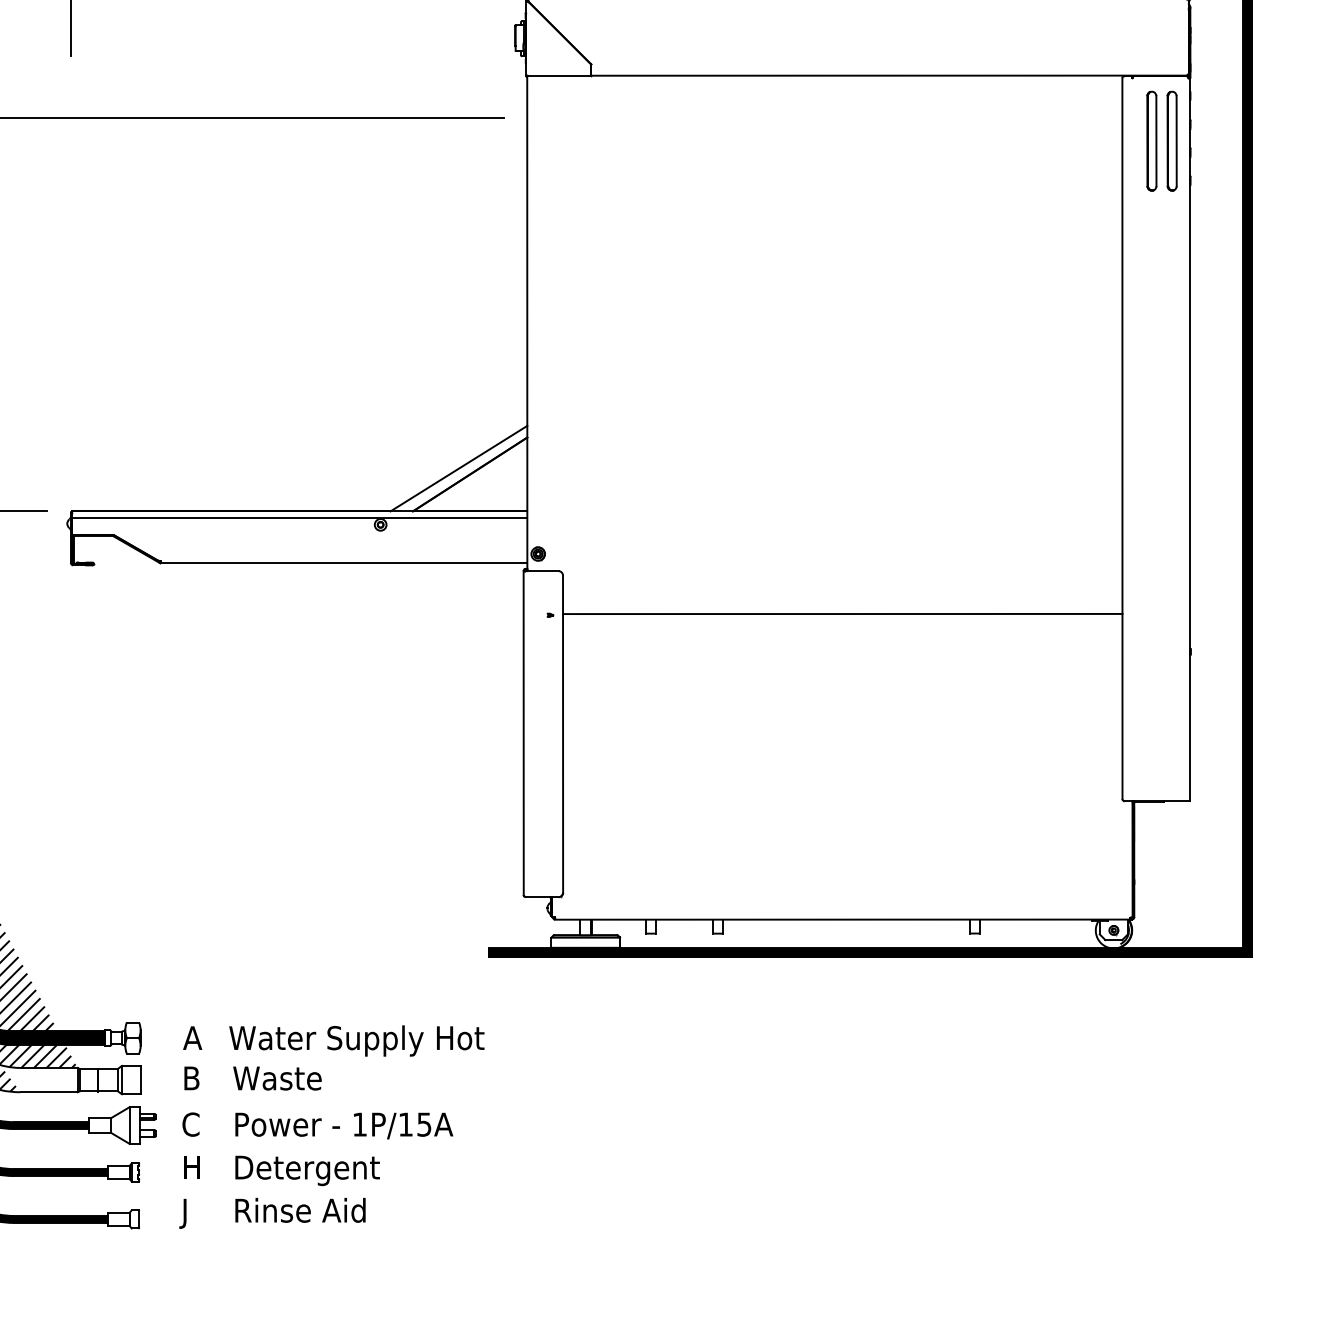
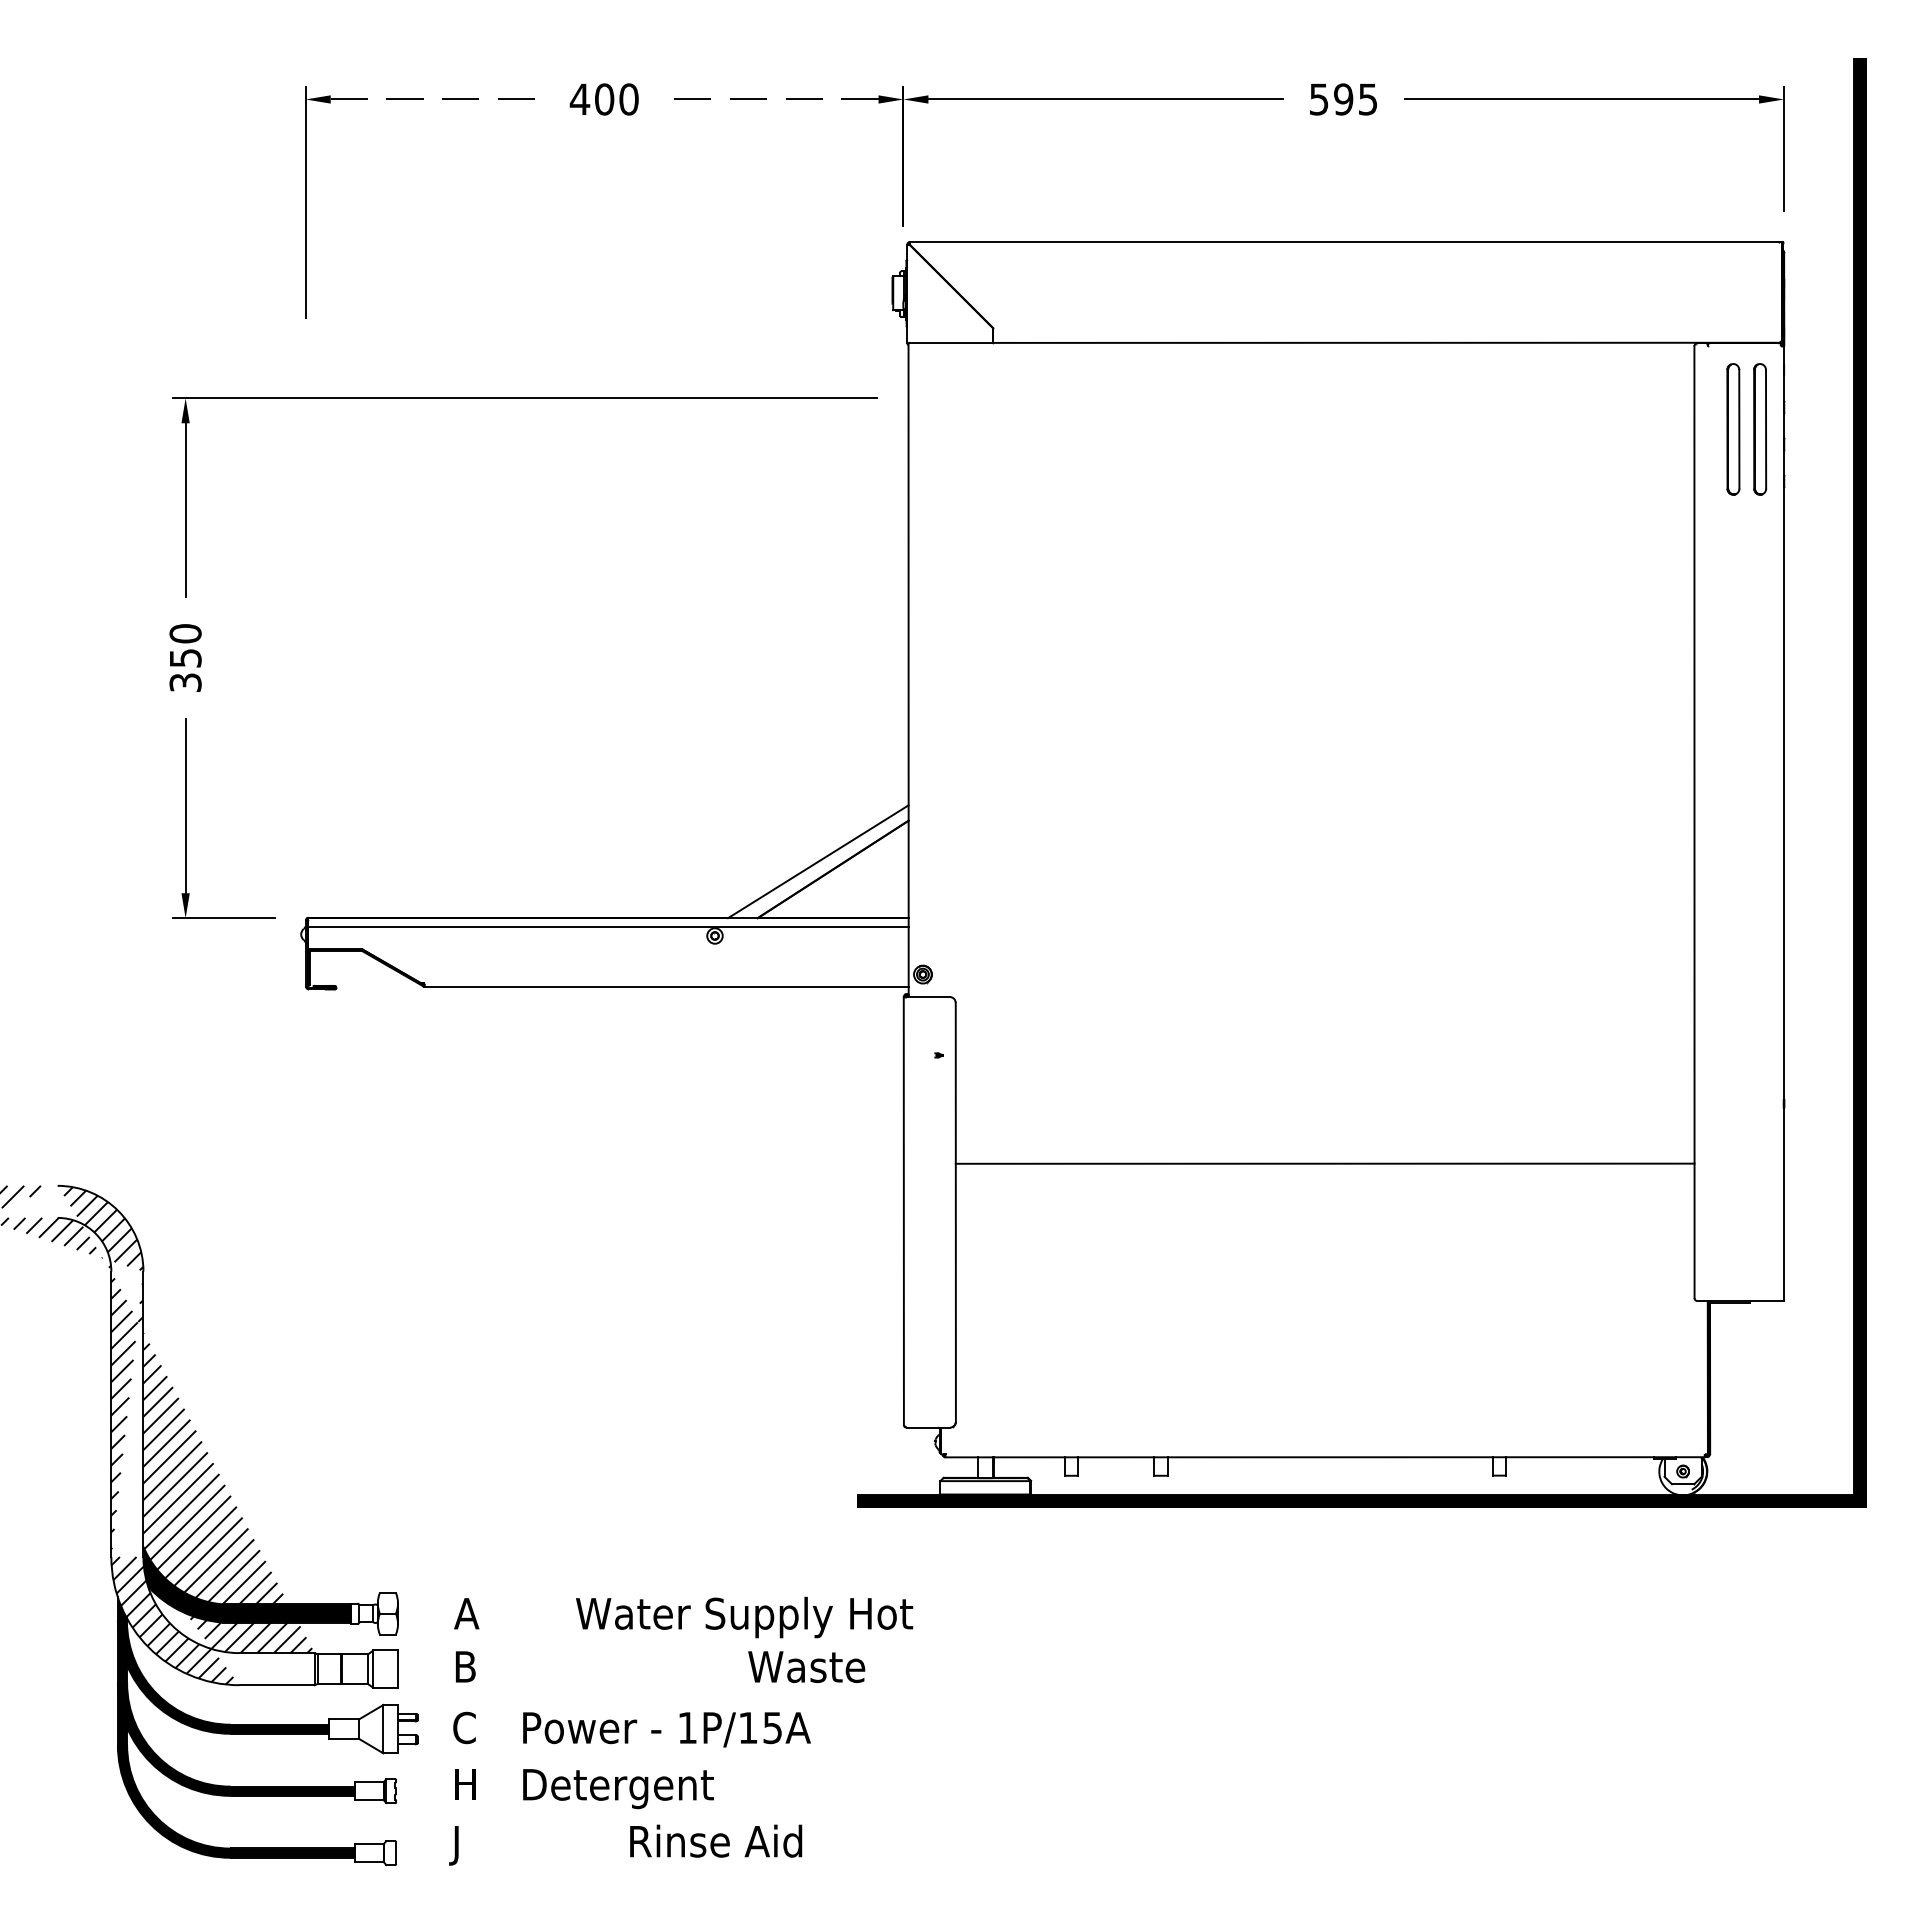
line: (842, 613) -> (1324, 1163), moved
text: (356, 1040) -> (744, 1617), moved
text: (277, 1078) -> (806, 1667), moved
text: (300, 1209) -> (716, 1840), moved

